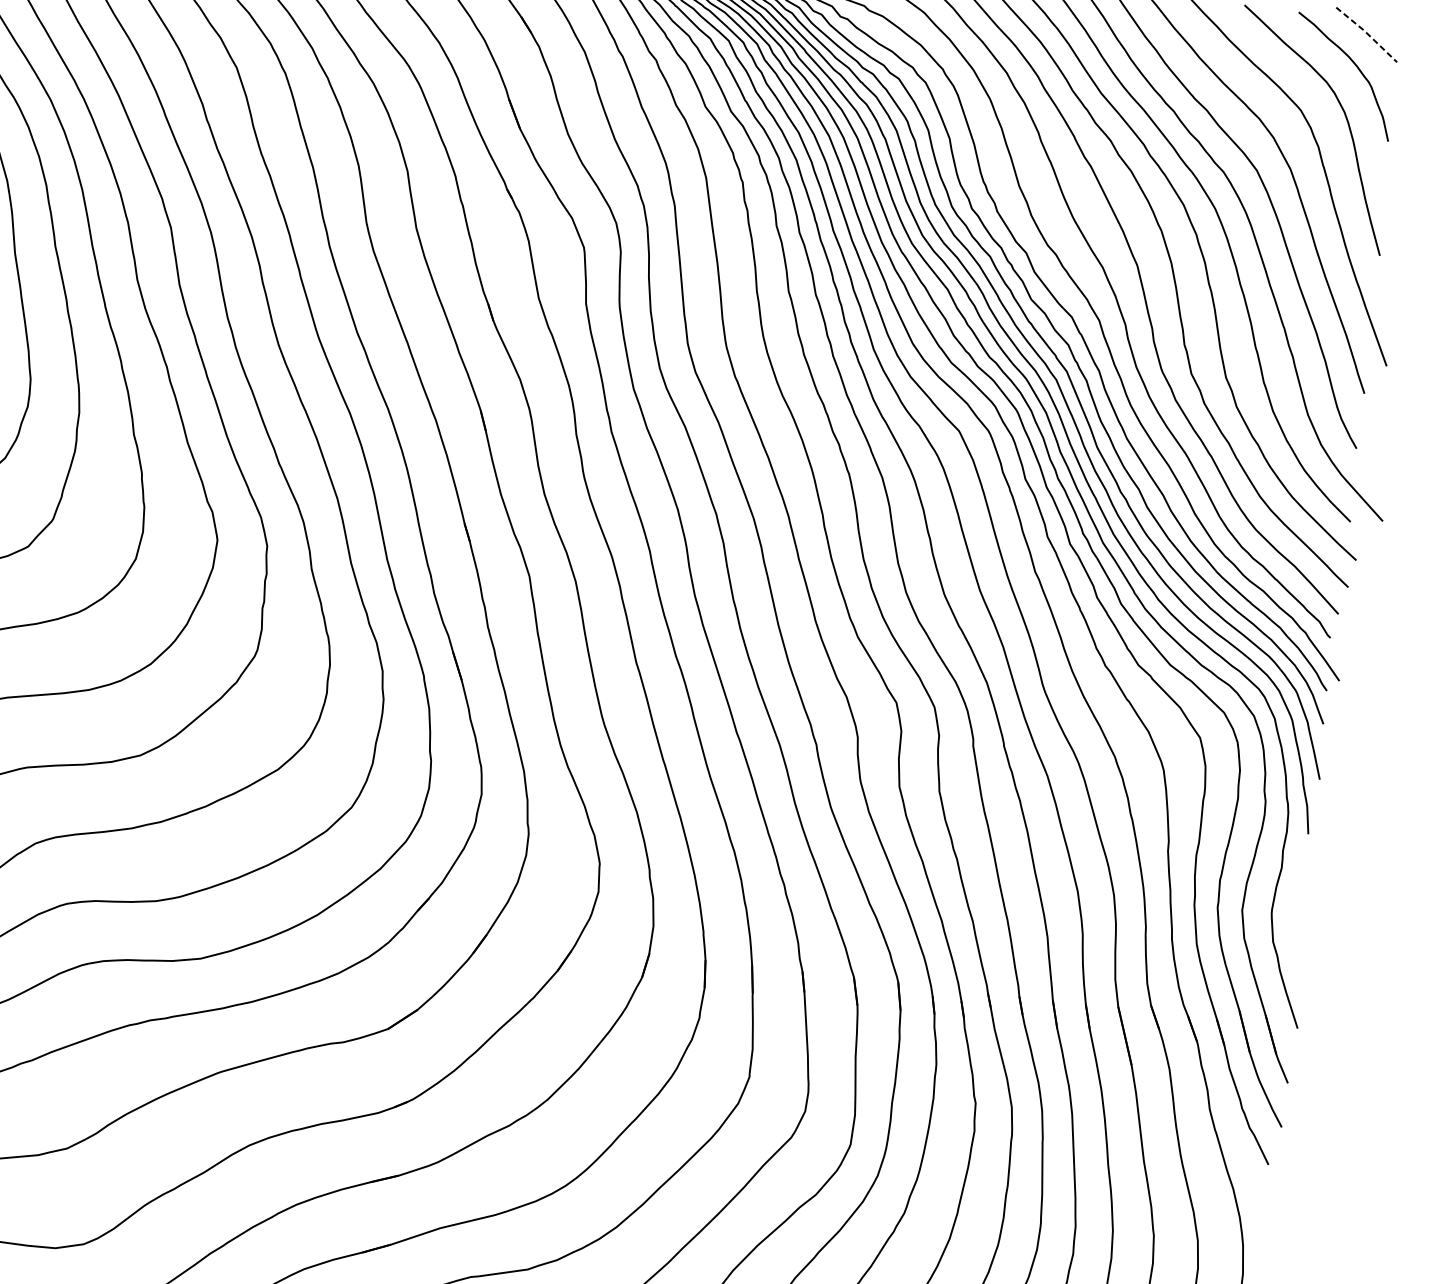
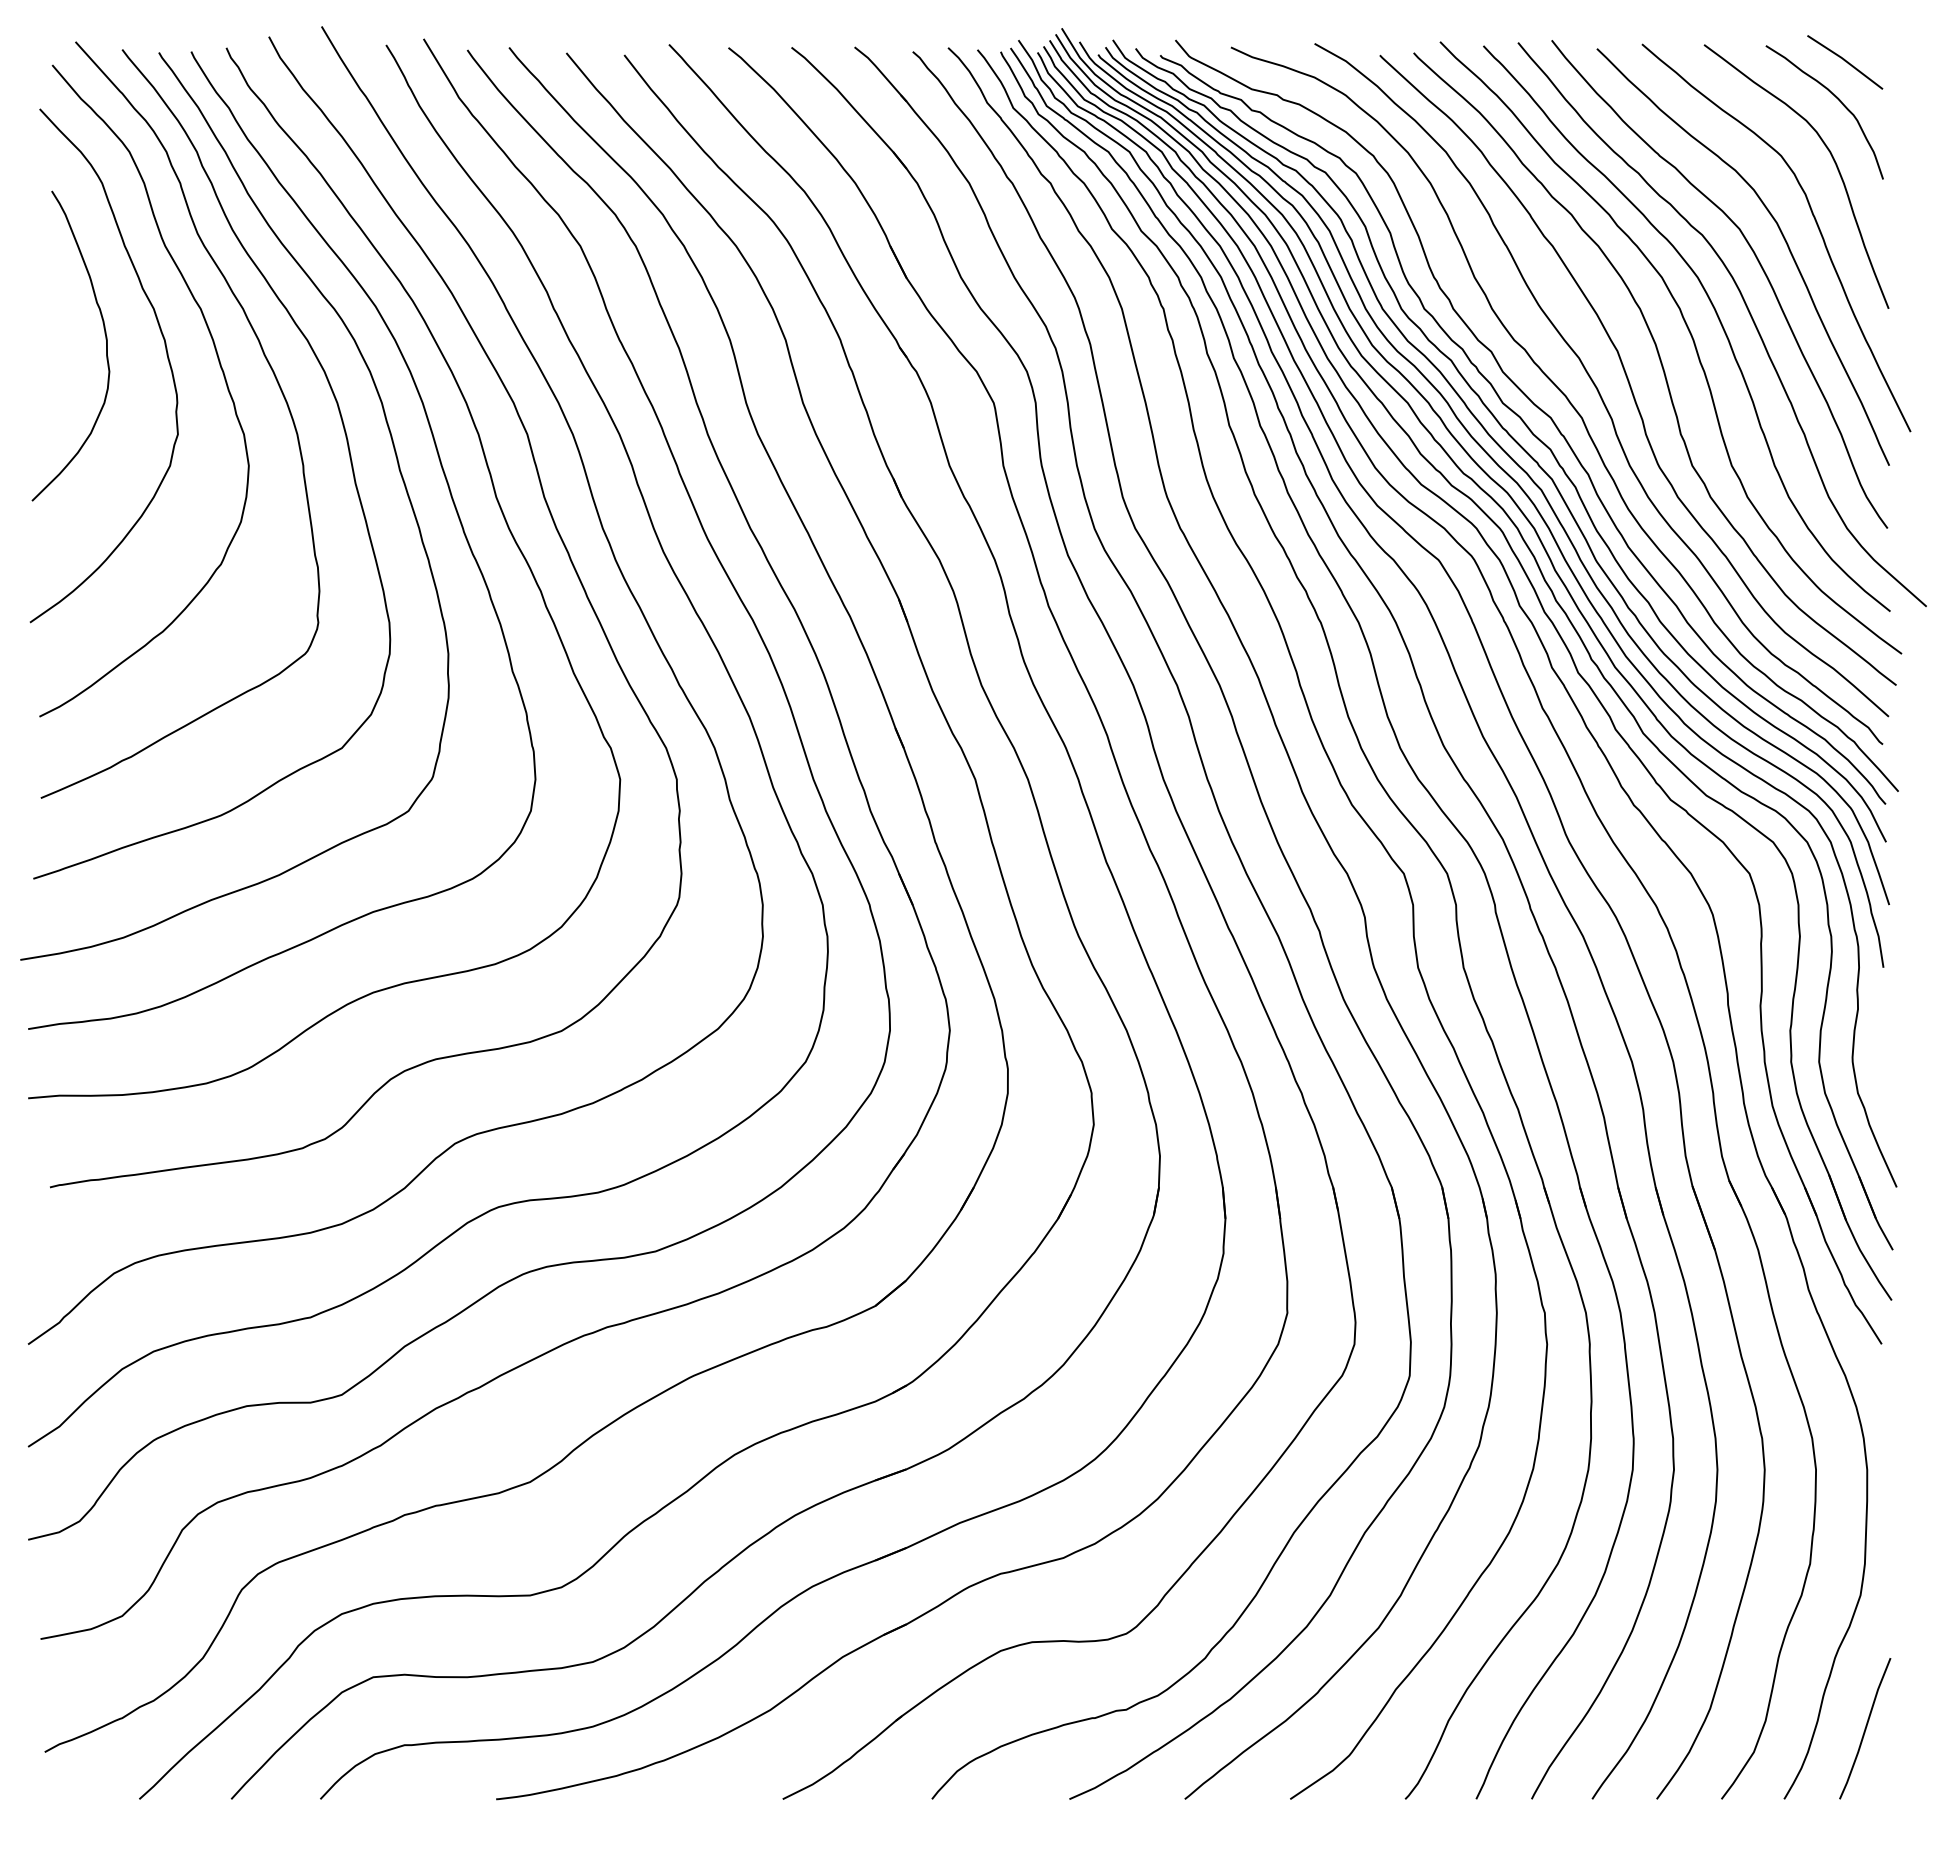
line: (1367, 33) -> (1845, 60), dashed -> solid

